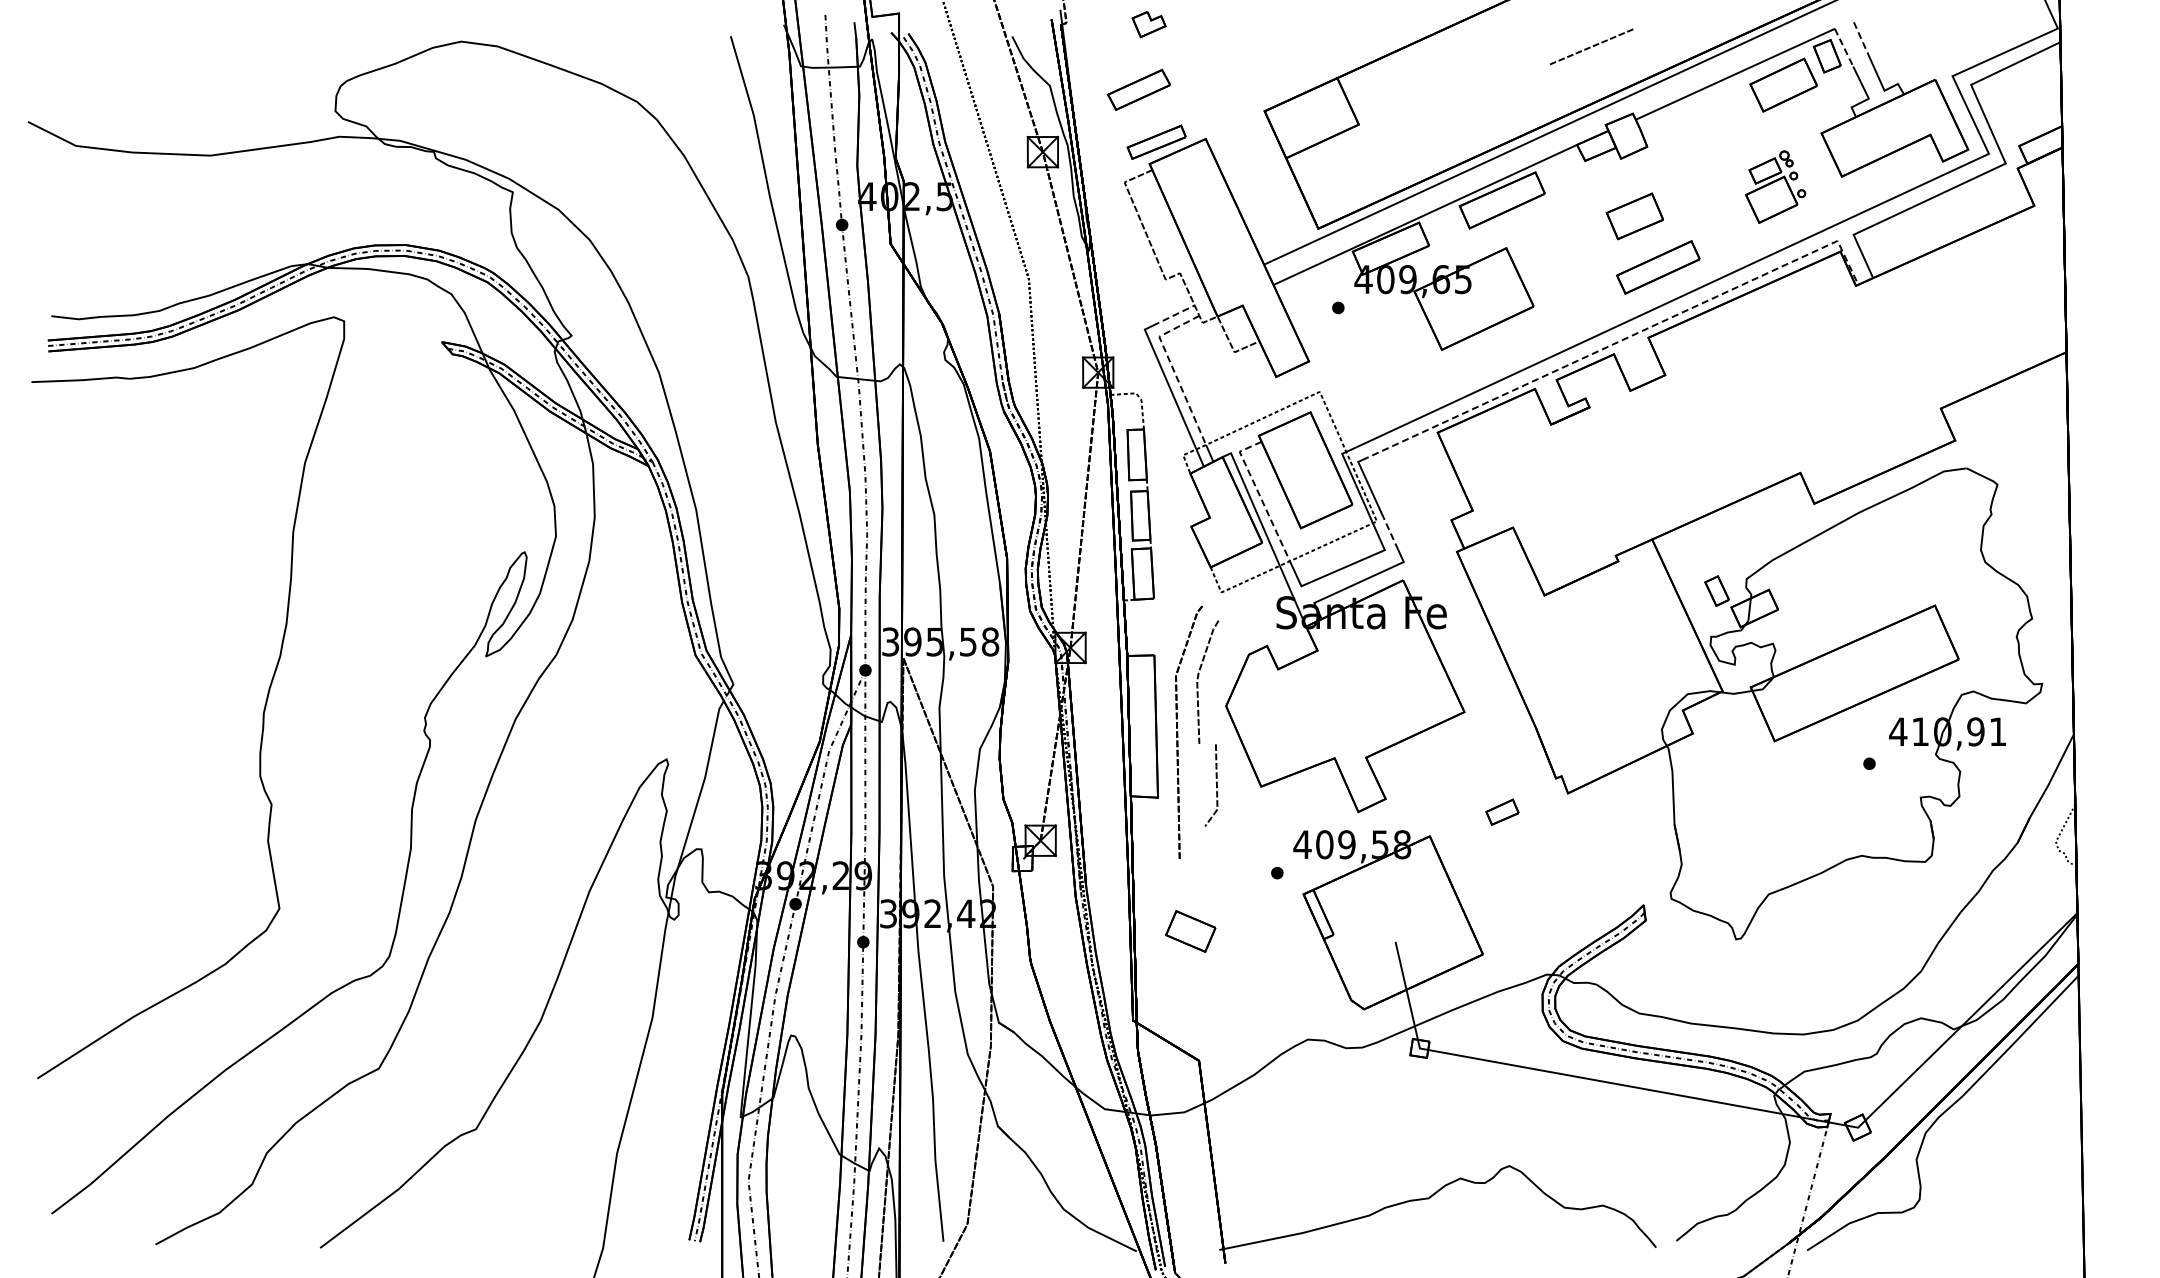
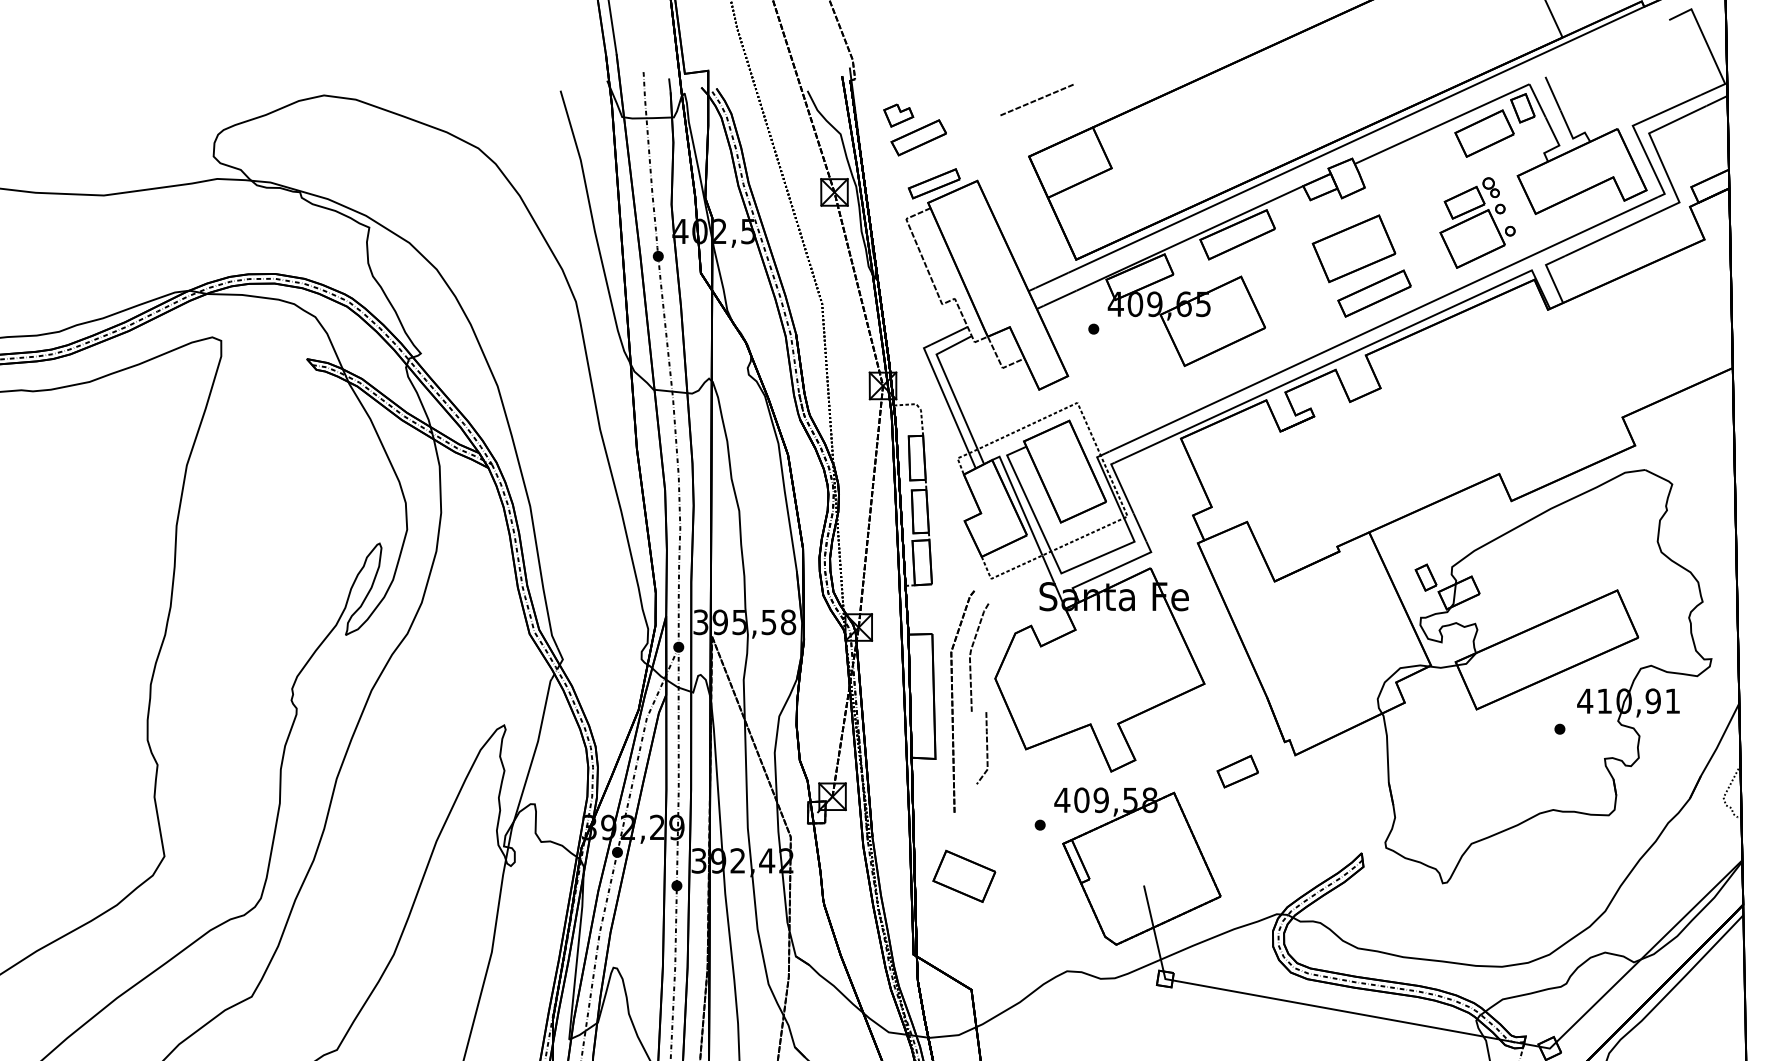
part: (1148, 24) -> (898, 115), moved
line: (1861, 39) -> (1552, 93), dashed -> solid
line: (1592, 45) -> (1037, 98), moved
line: (1844, 48) -> (1537, 101), dashed -> solid
part: (1775, 187) -> (1477, 223), size x1.43
part: (1634, 216) -> (1353, 248), size x1.67
line: (1174, 315) -> (949, 335), dashed -> solid
line: (1623, 339) -> (1344, 356), dashed -> solid
line: (1173, 369) -> (949, 383), dashed -> solid
line: (1259, 495) -> (1024, 493), dashed -> solid
line: (1391, 533) -> (1140, 527), dashed -> solid
part: (1502, 812) -> (1237, 771), size x1.43
part: (1190, 931) -> (964, 876), size x1.43

